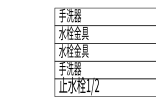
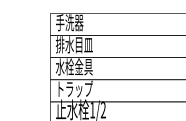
text: (73, 33) -> (73, 45), 水栓金具 -> 排水目皿
text: (73, 68) -> (73, 88), 手洗器 -> トラップ

